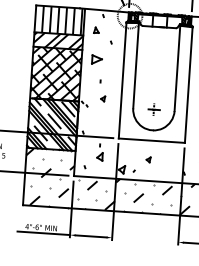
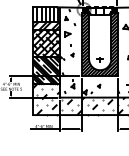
hatch: (156, 82) -> (100, 44), added

